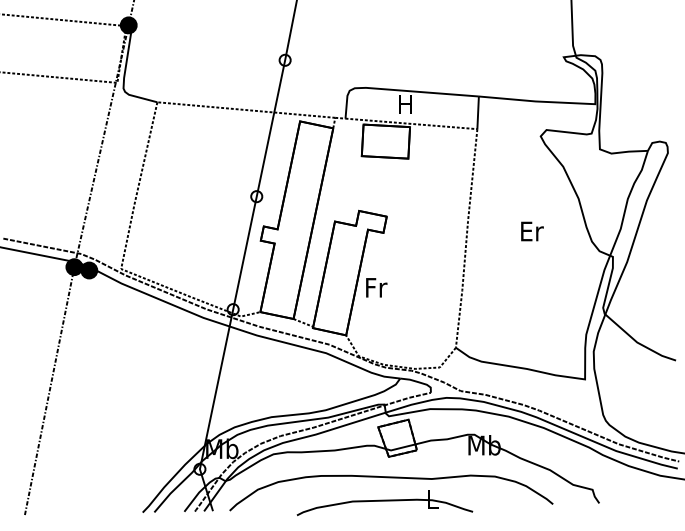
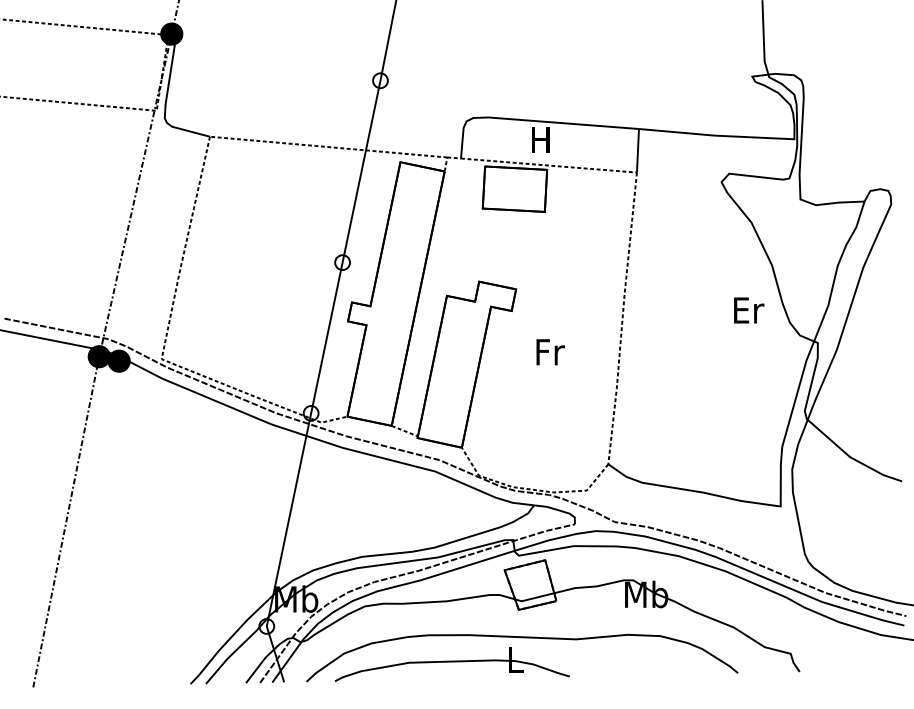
text: (532, 231) -> (749, 310), moved
text: (376, 287) -> (550, 351), moved
part: (384, 502) -> (451, 664), moved

